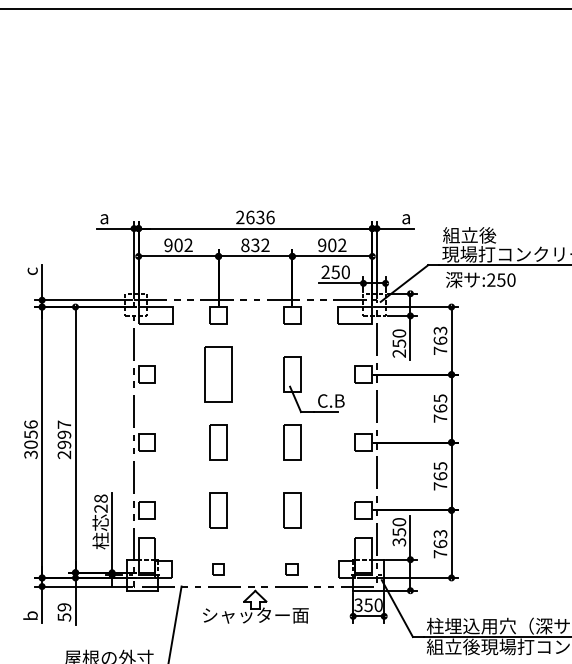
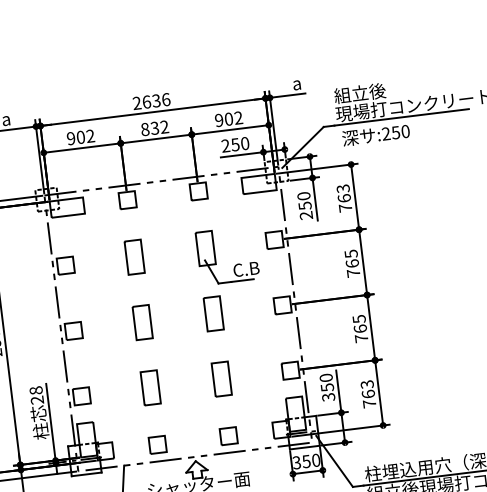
part: (218, 374) -> (134, 257), size x0.62
part: (218, 569) -> (157, 444), size x1.67
part: (292, 569) -> (228, 436), size x1.43

